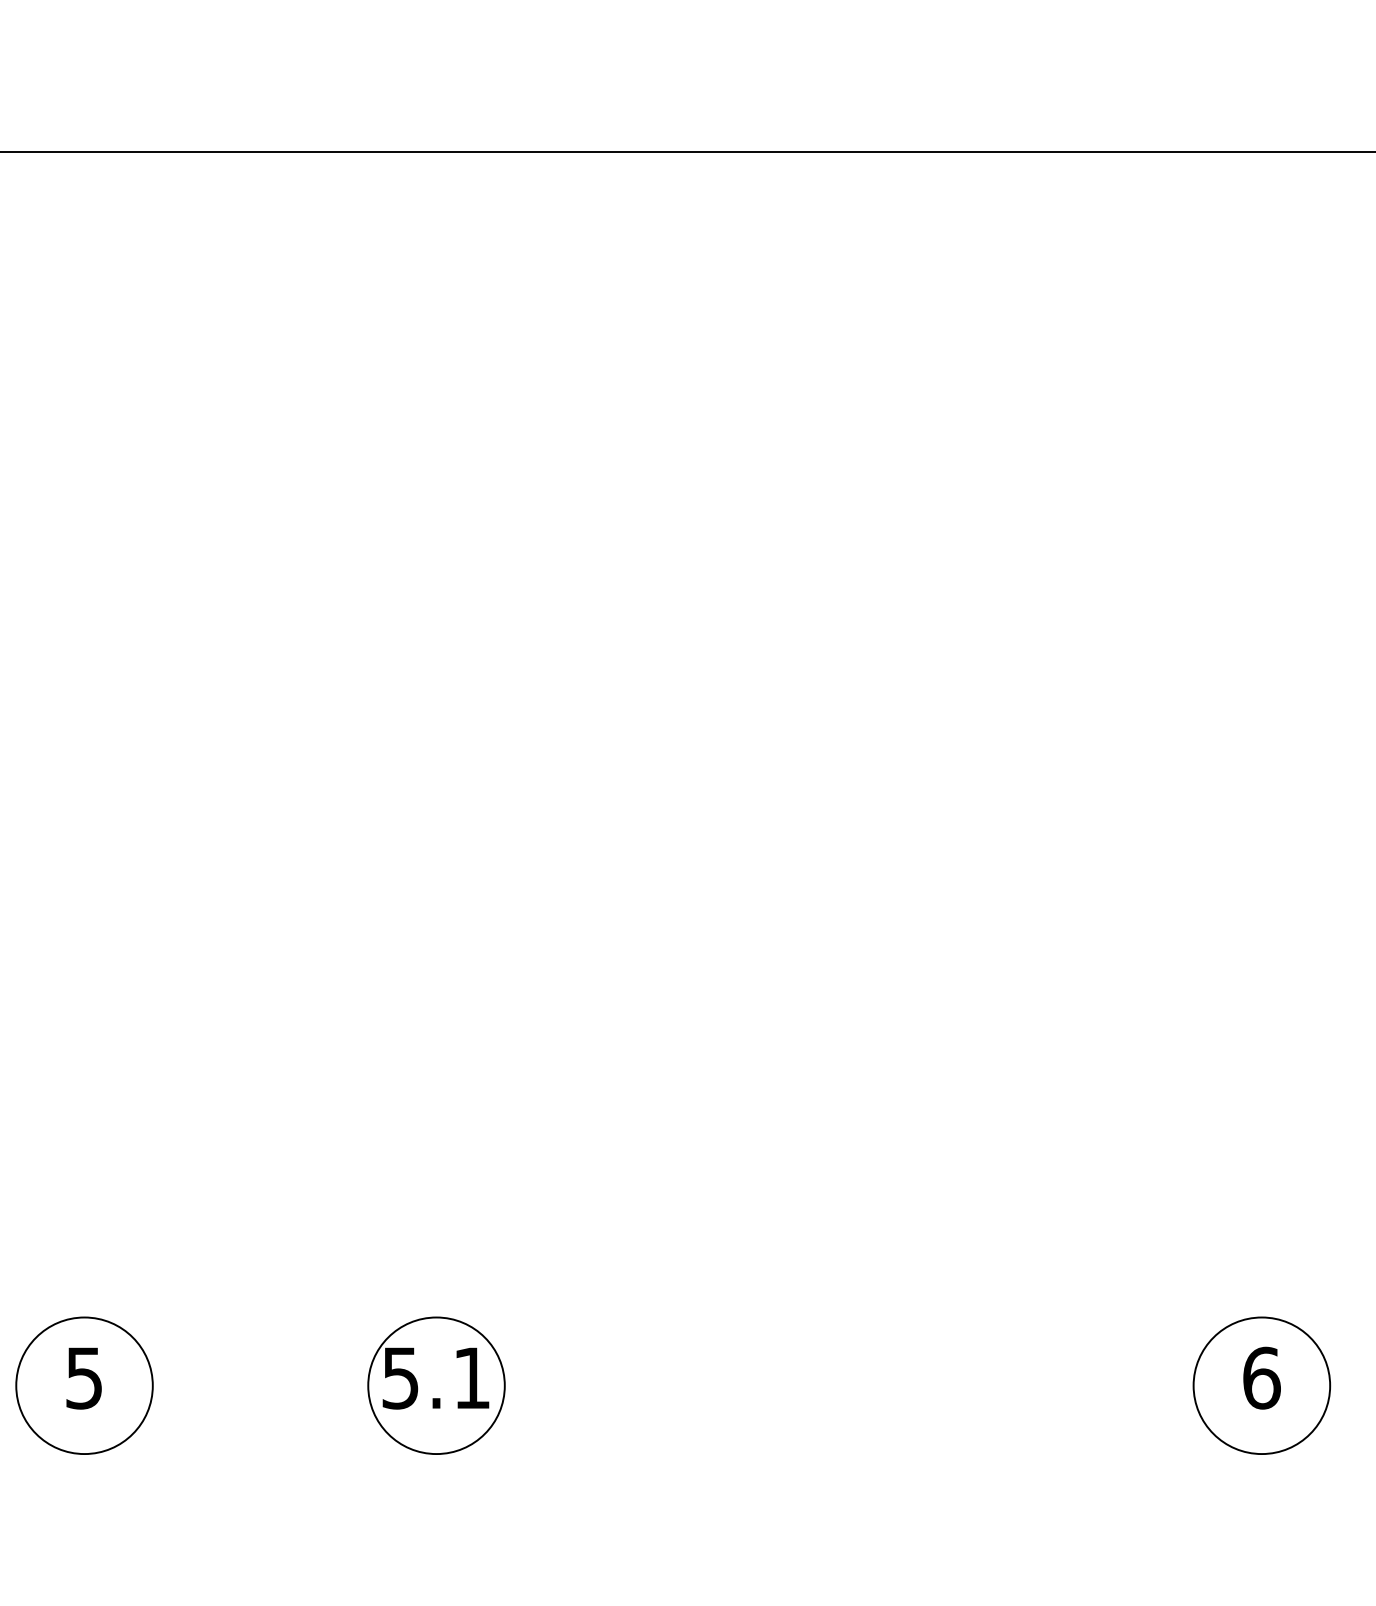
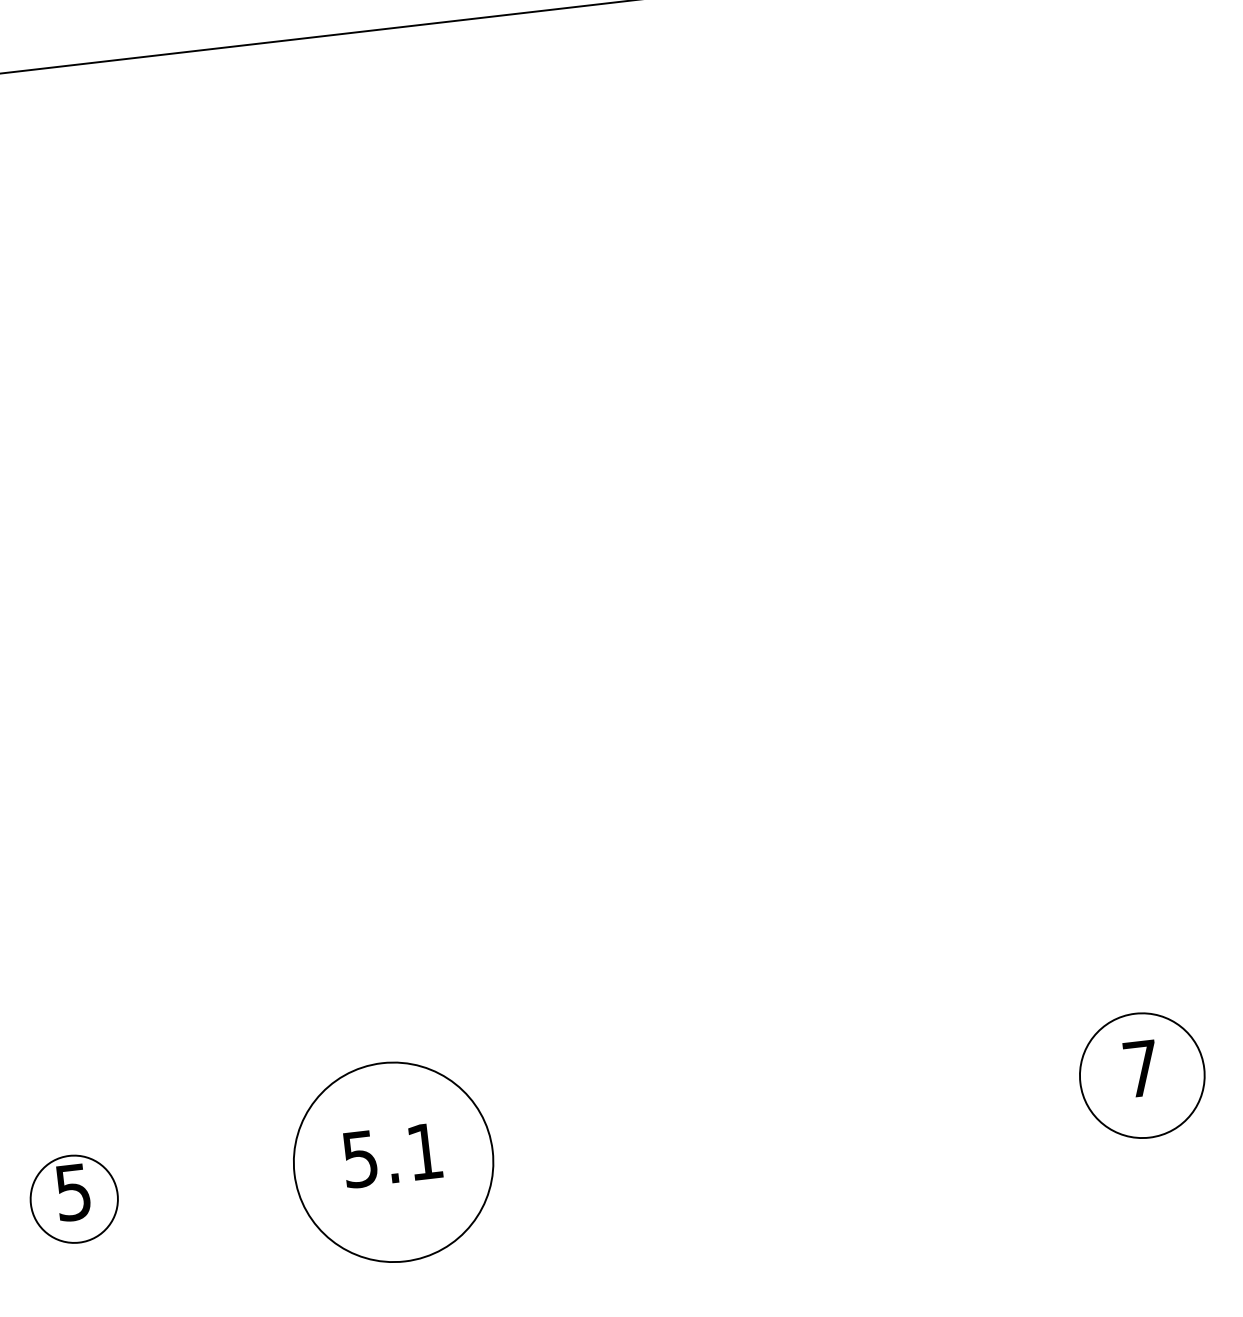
text: (1261, 1377) -> (1141, 1068), 6 -> 7
circle: (84, 1385) -> (74, 1199), size x0.7
circle: (436, 1385) -> (393, 1162), size x1.6

